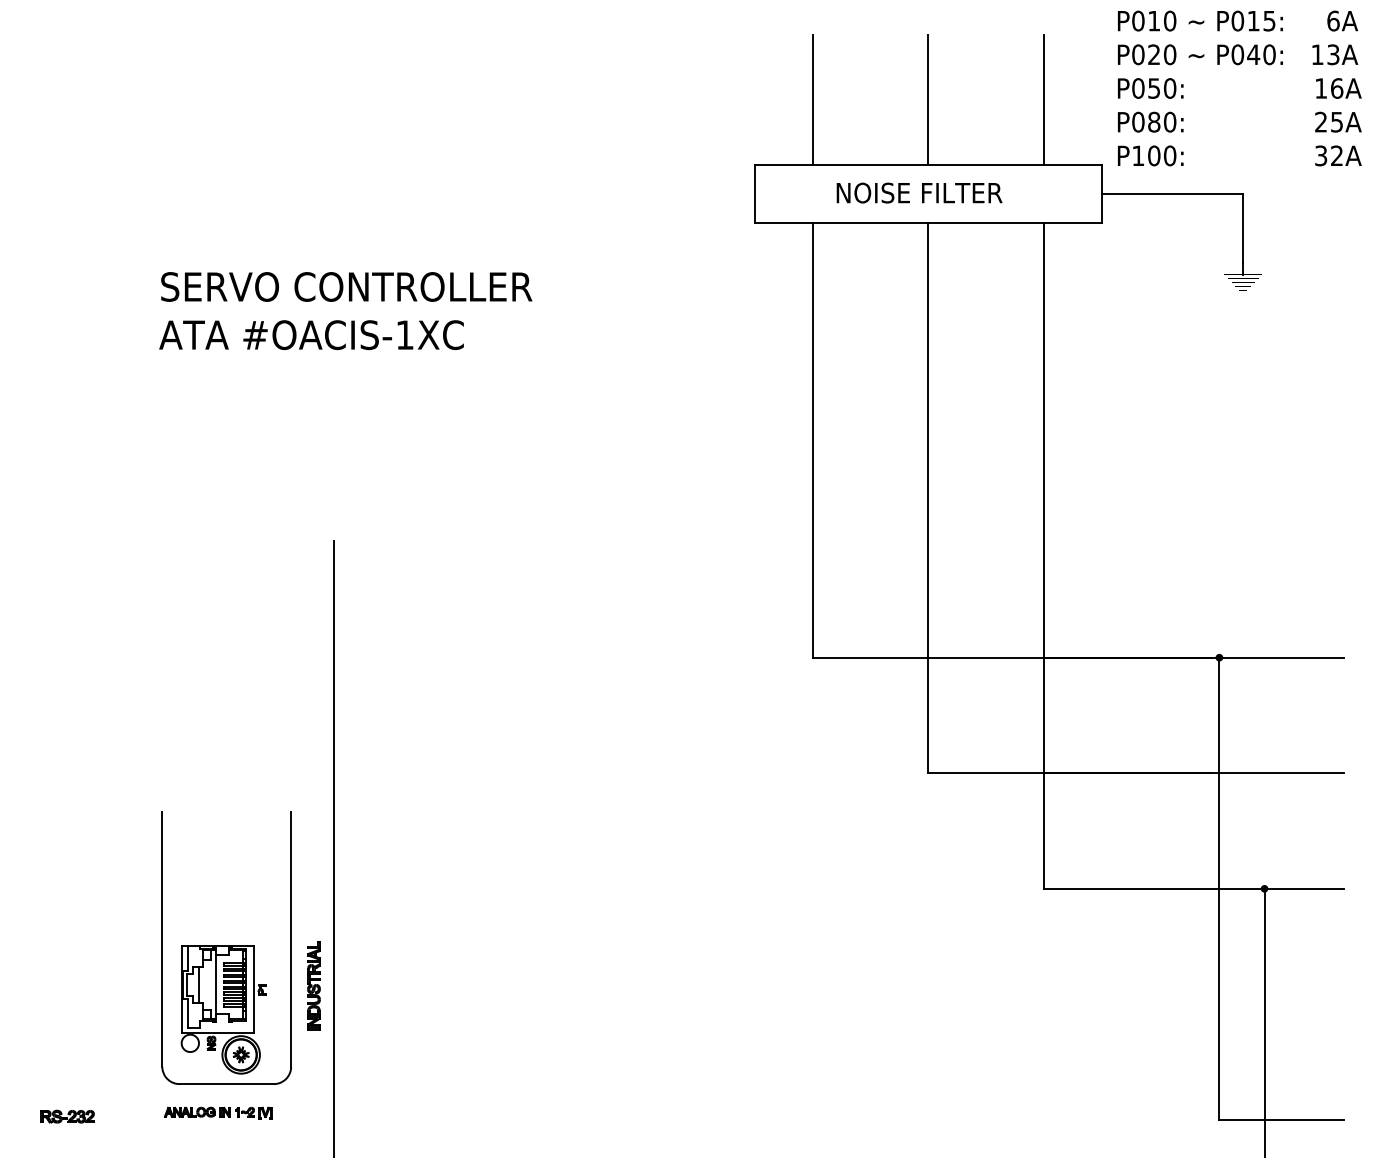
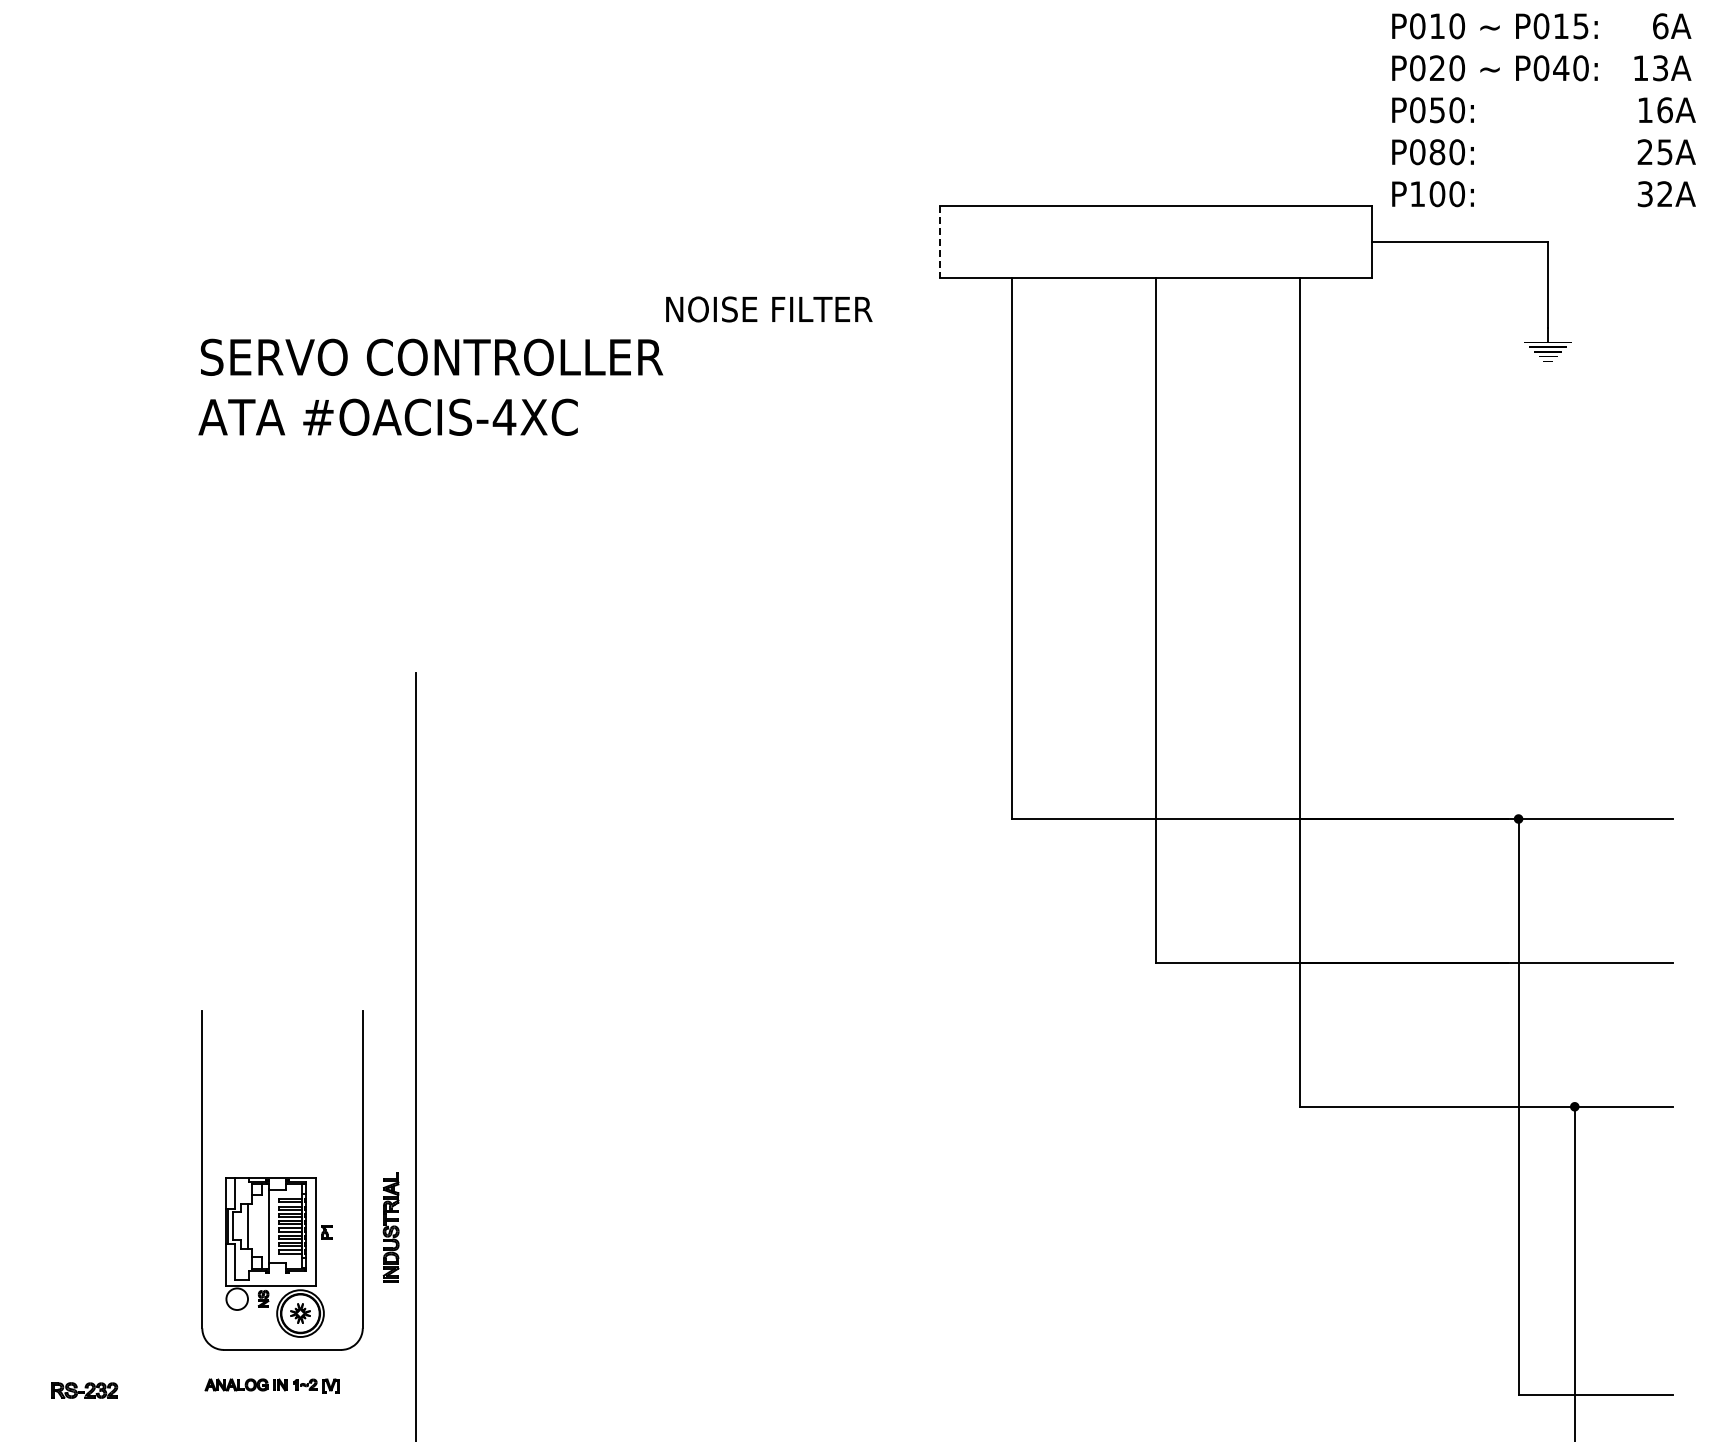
line: (812, 99) -> (1012, 124), removed
line: (928, 99) -> (1156, 124), removed
line: (1044, 99) -> (1300, 124), removed
line: (755, 193) -> (940, 241), solid -> dashed
text: (919, 193) -> (769, 309), moved
text: (404, 335) -> (504, 417), #OACIS-1XC -> #OACIS-4XC

